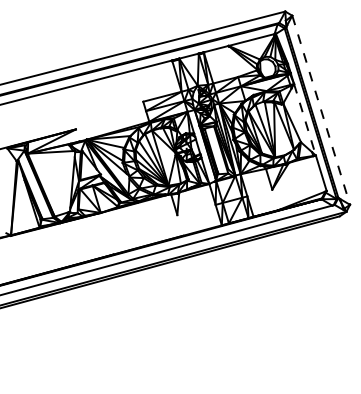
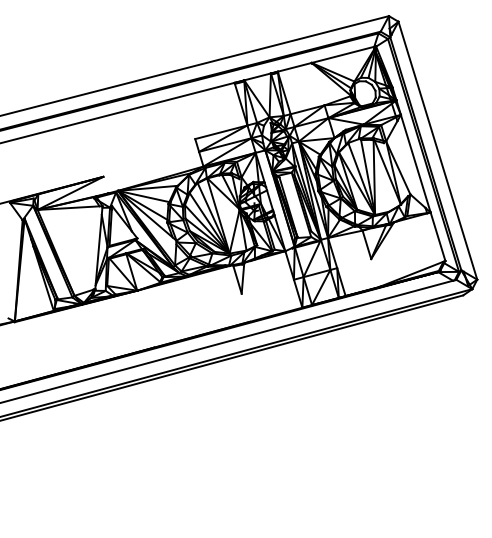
line: (320, 110) -> (437, 150), dashed -> solid
line: (304, 120) -> (415, 164), dashed -> solid

